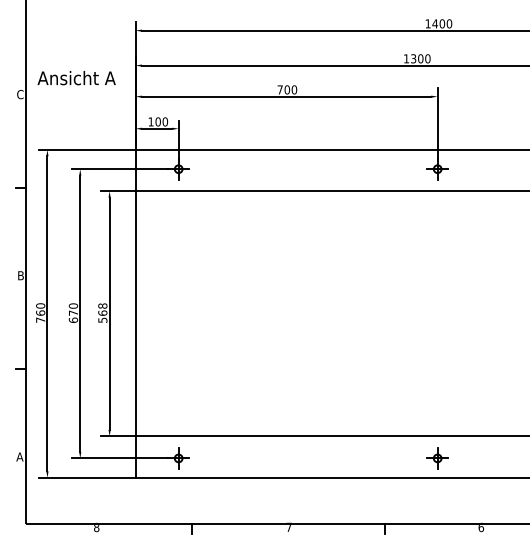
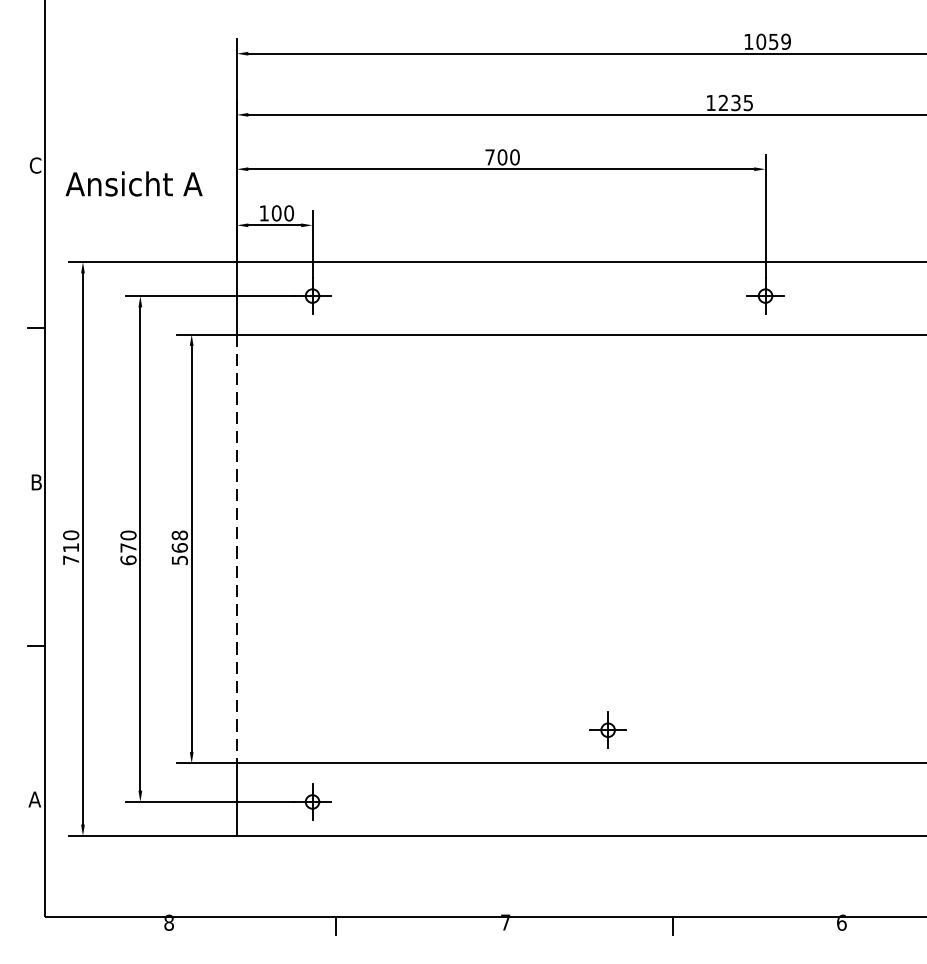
text: (442, 23) -> (773, 41), 1400 -> 1059
text: (420, 58) -> (735, 102), 1300 -> 1235
text: (76, 78) -> (133, 184), moved
text: (40, 312) -> (70, 546), 760 -> 710
line: (135, 313) -> (236, 548), solid -> dashed
part: (437, 458) -> (607, 730), moved

